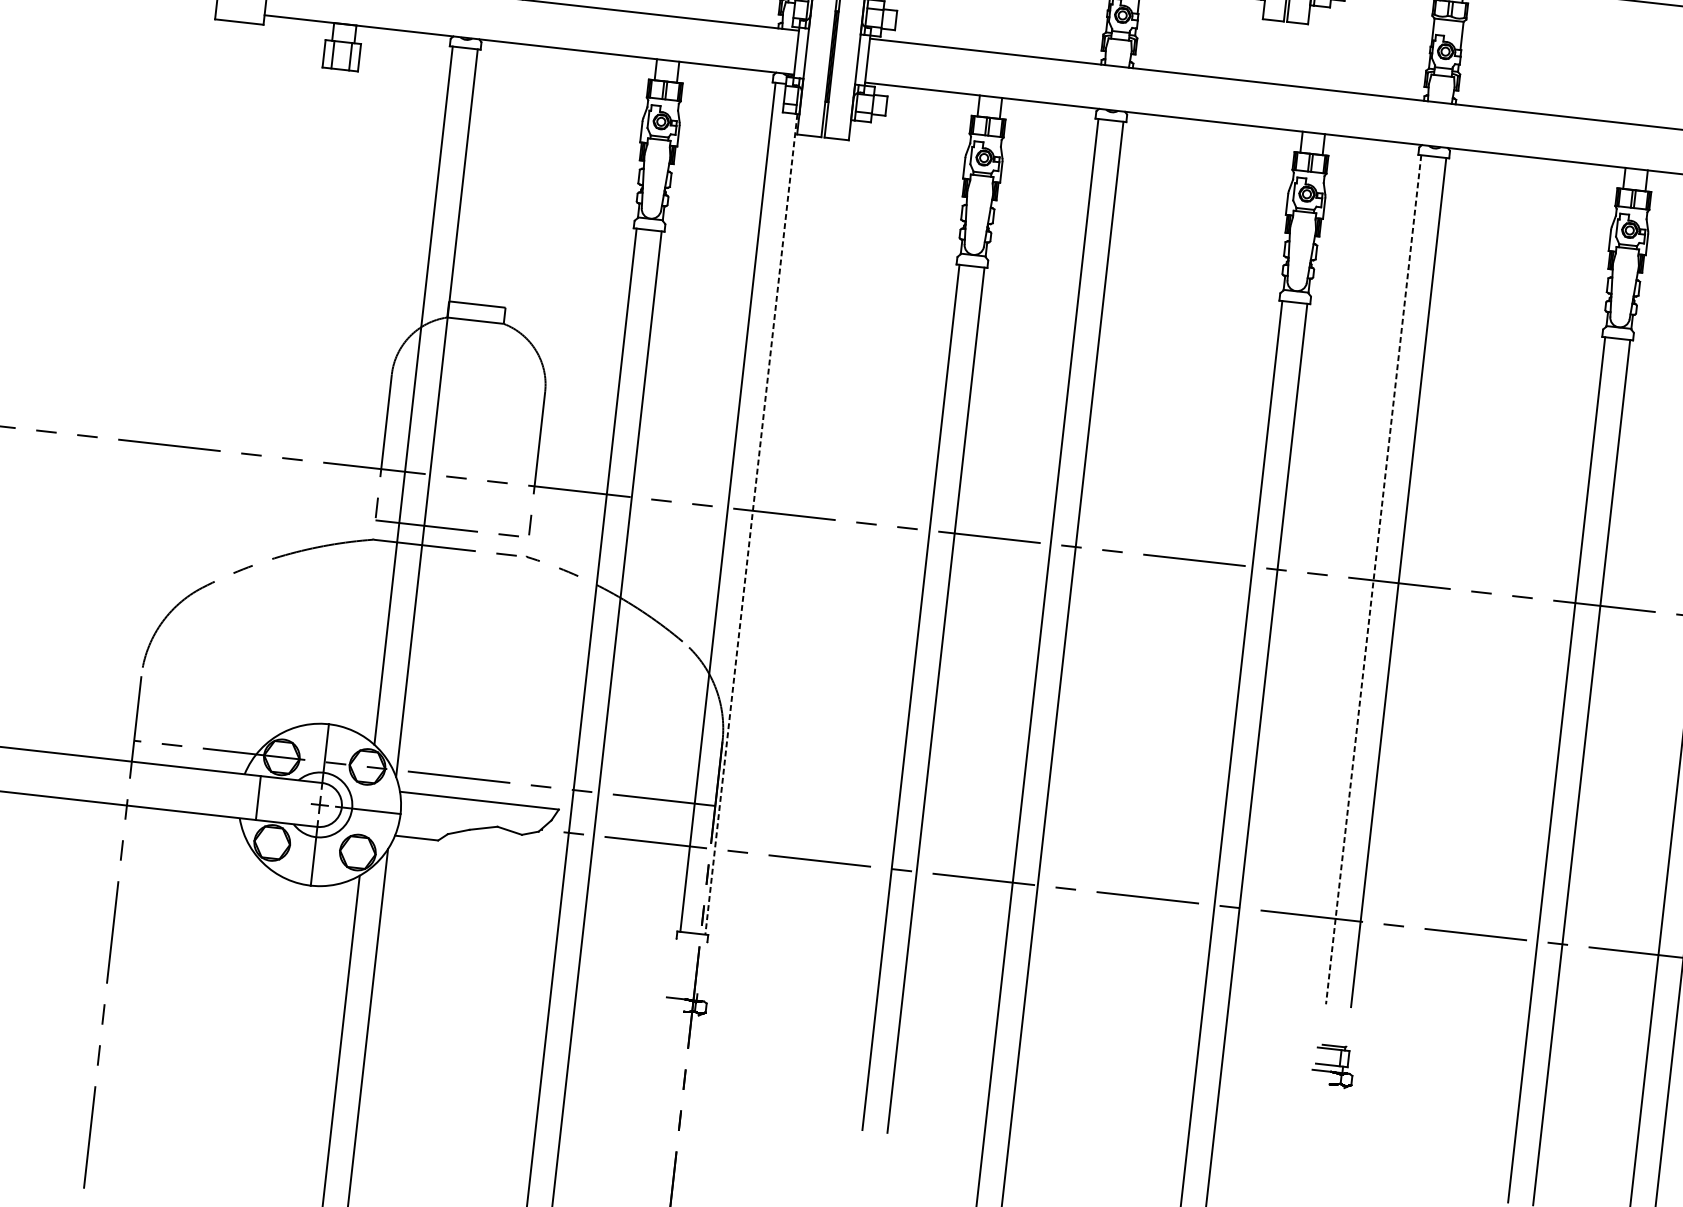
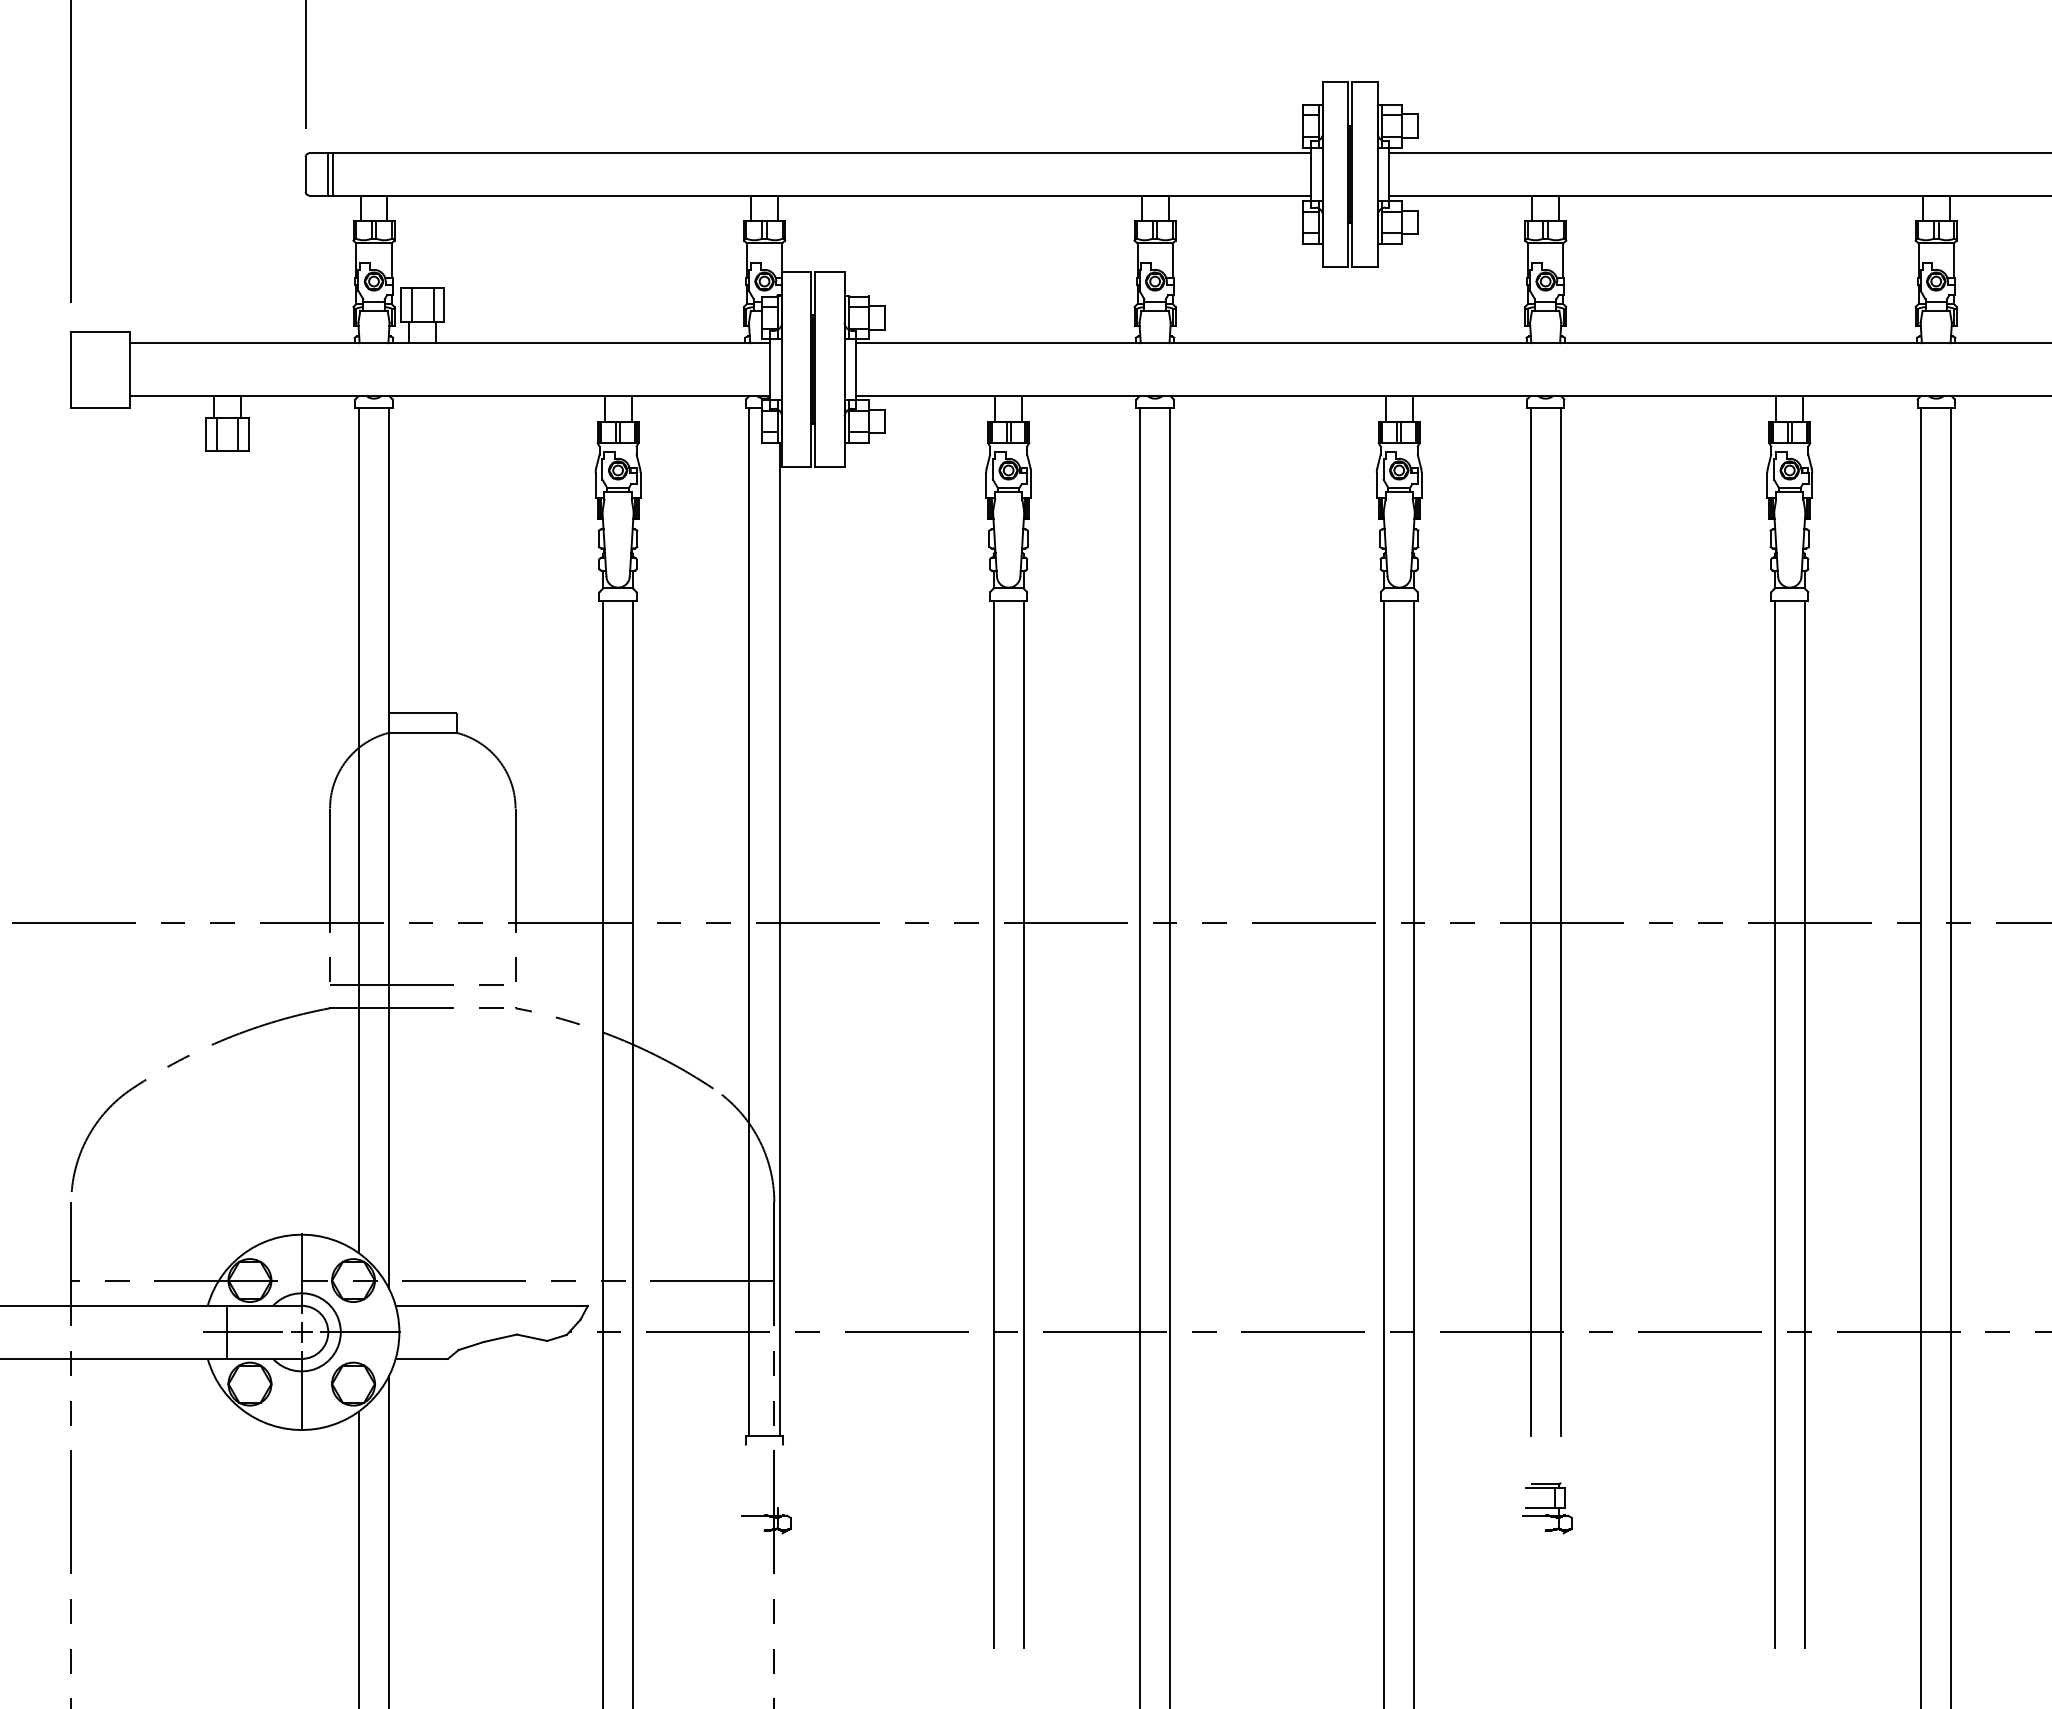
line: (751, 524) -> (779, 939), dashed -> solid
line: (1373, 580) -> (1530, 922), dashed -> solid
line: (270, 799) -> (242, 1332), added

